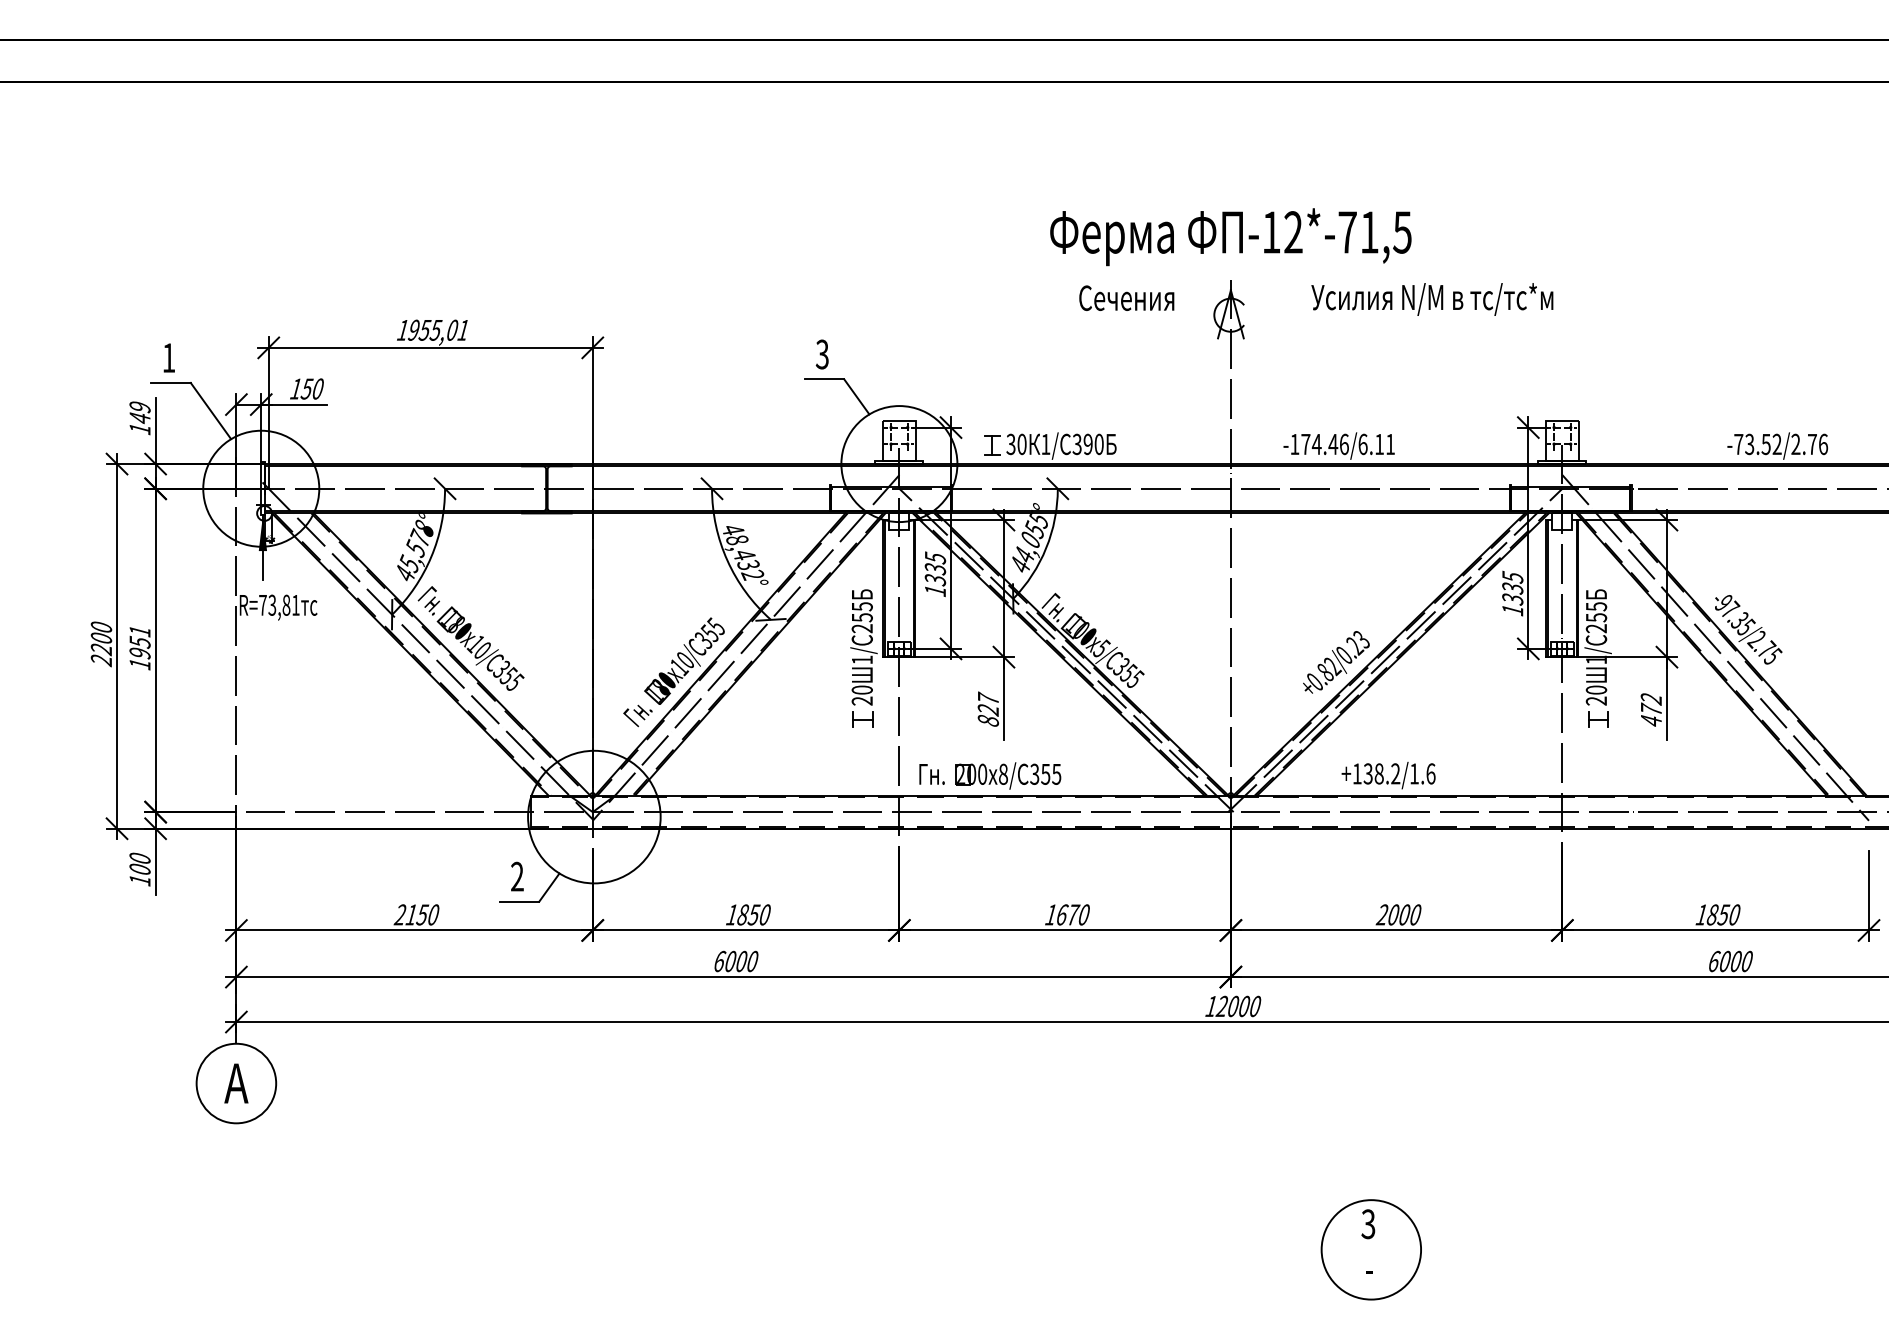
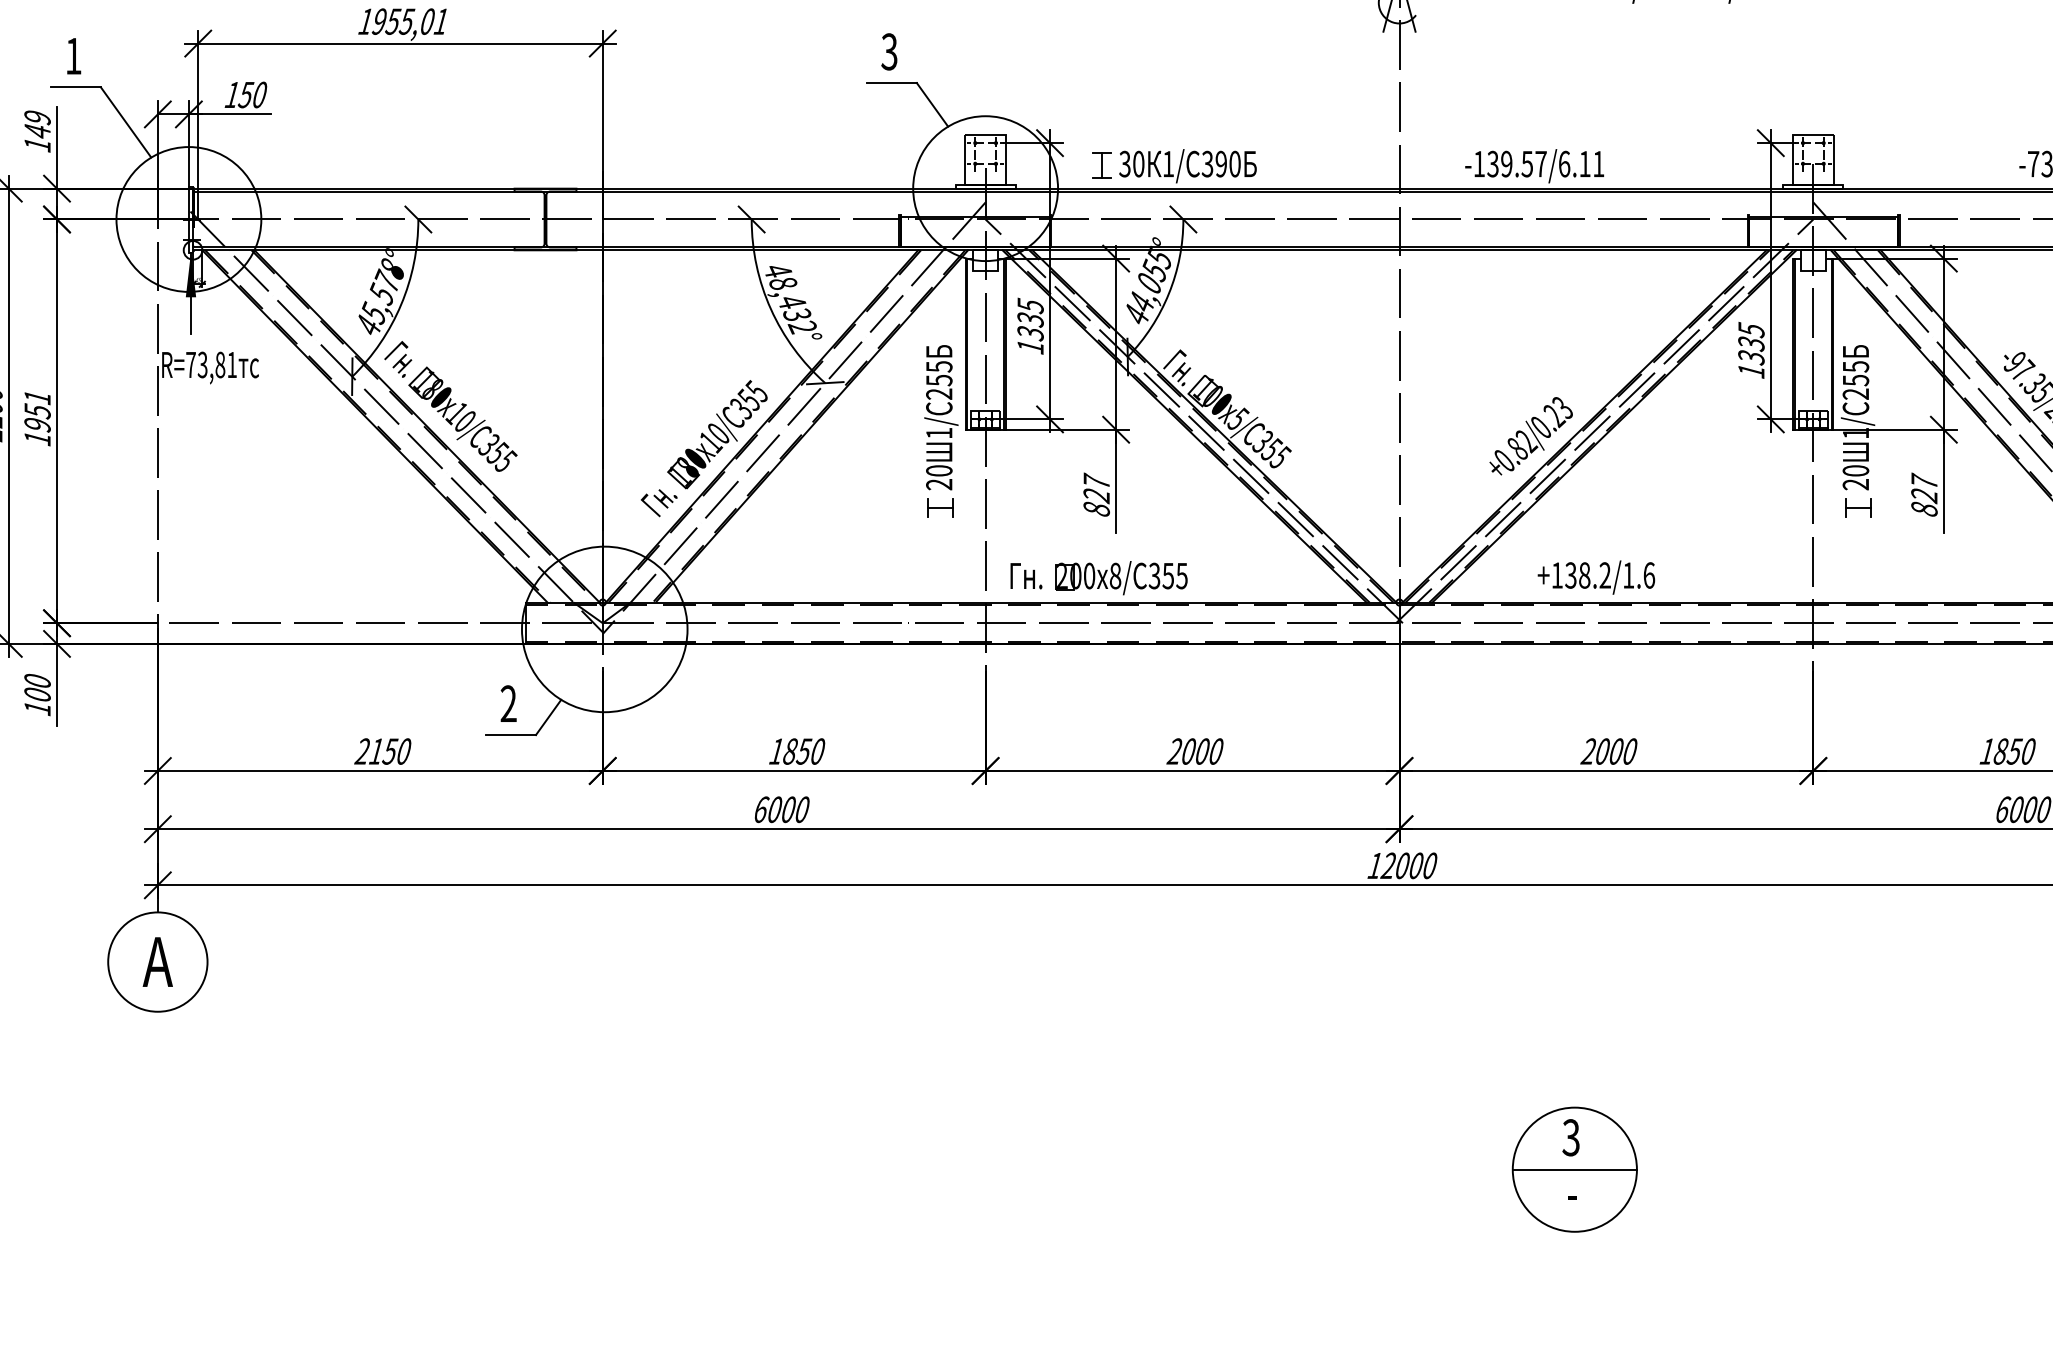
text: (1324, 444) -> (1516, 164), -174.46/6.11 -> -139.57/6.11
text: (1651, 708) -> (1924, 493), 472 -> 827
text: (1062, 914) -> (1189, 751), 1670 -> 2000
line: (1371, 1249) -> (1575, 1169), added

